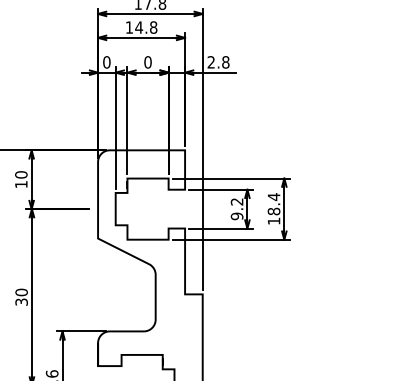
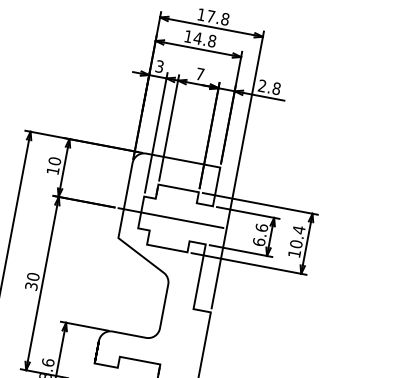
text: (106, 62) -> (159, 66), 0 -> 3
text: (147, 62) -> (199, 74), 0 -> 7
line: (145, 209) -> (170, 218), added
text: (236, 209) -> (259, 235), 9.2 -> 6.6
text: (273, 211) -> (295, 244), 18.4 -> 10.4

